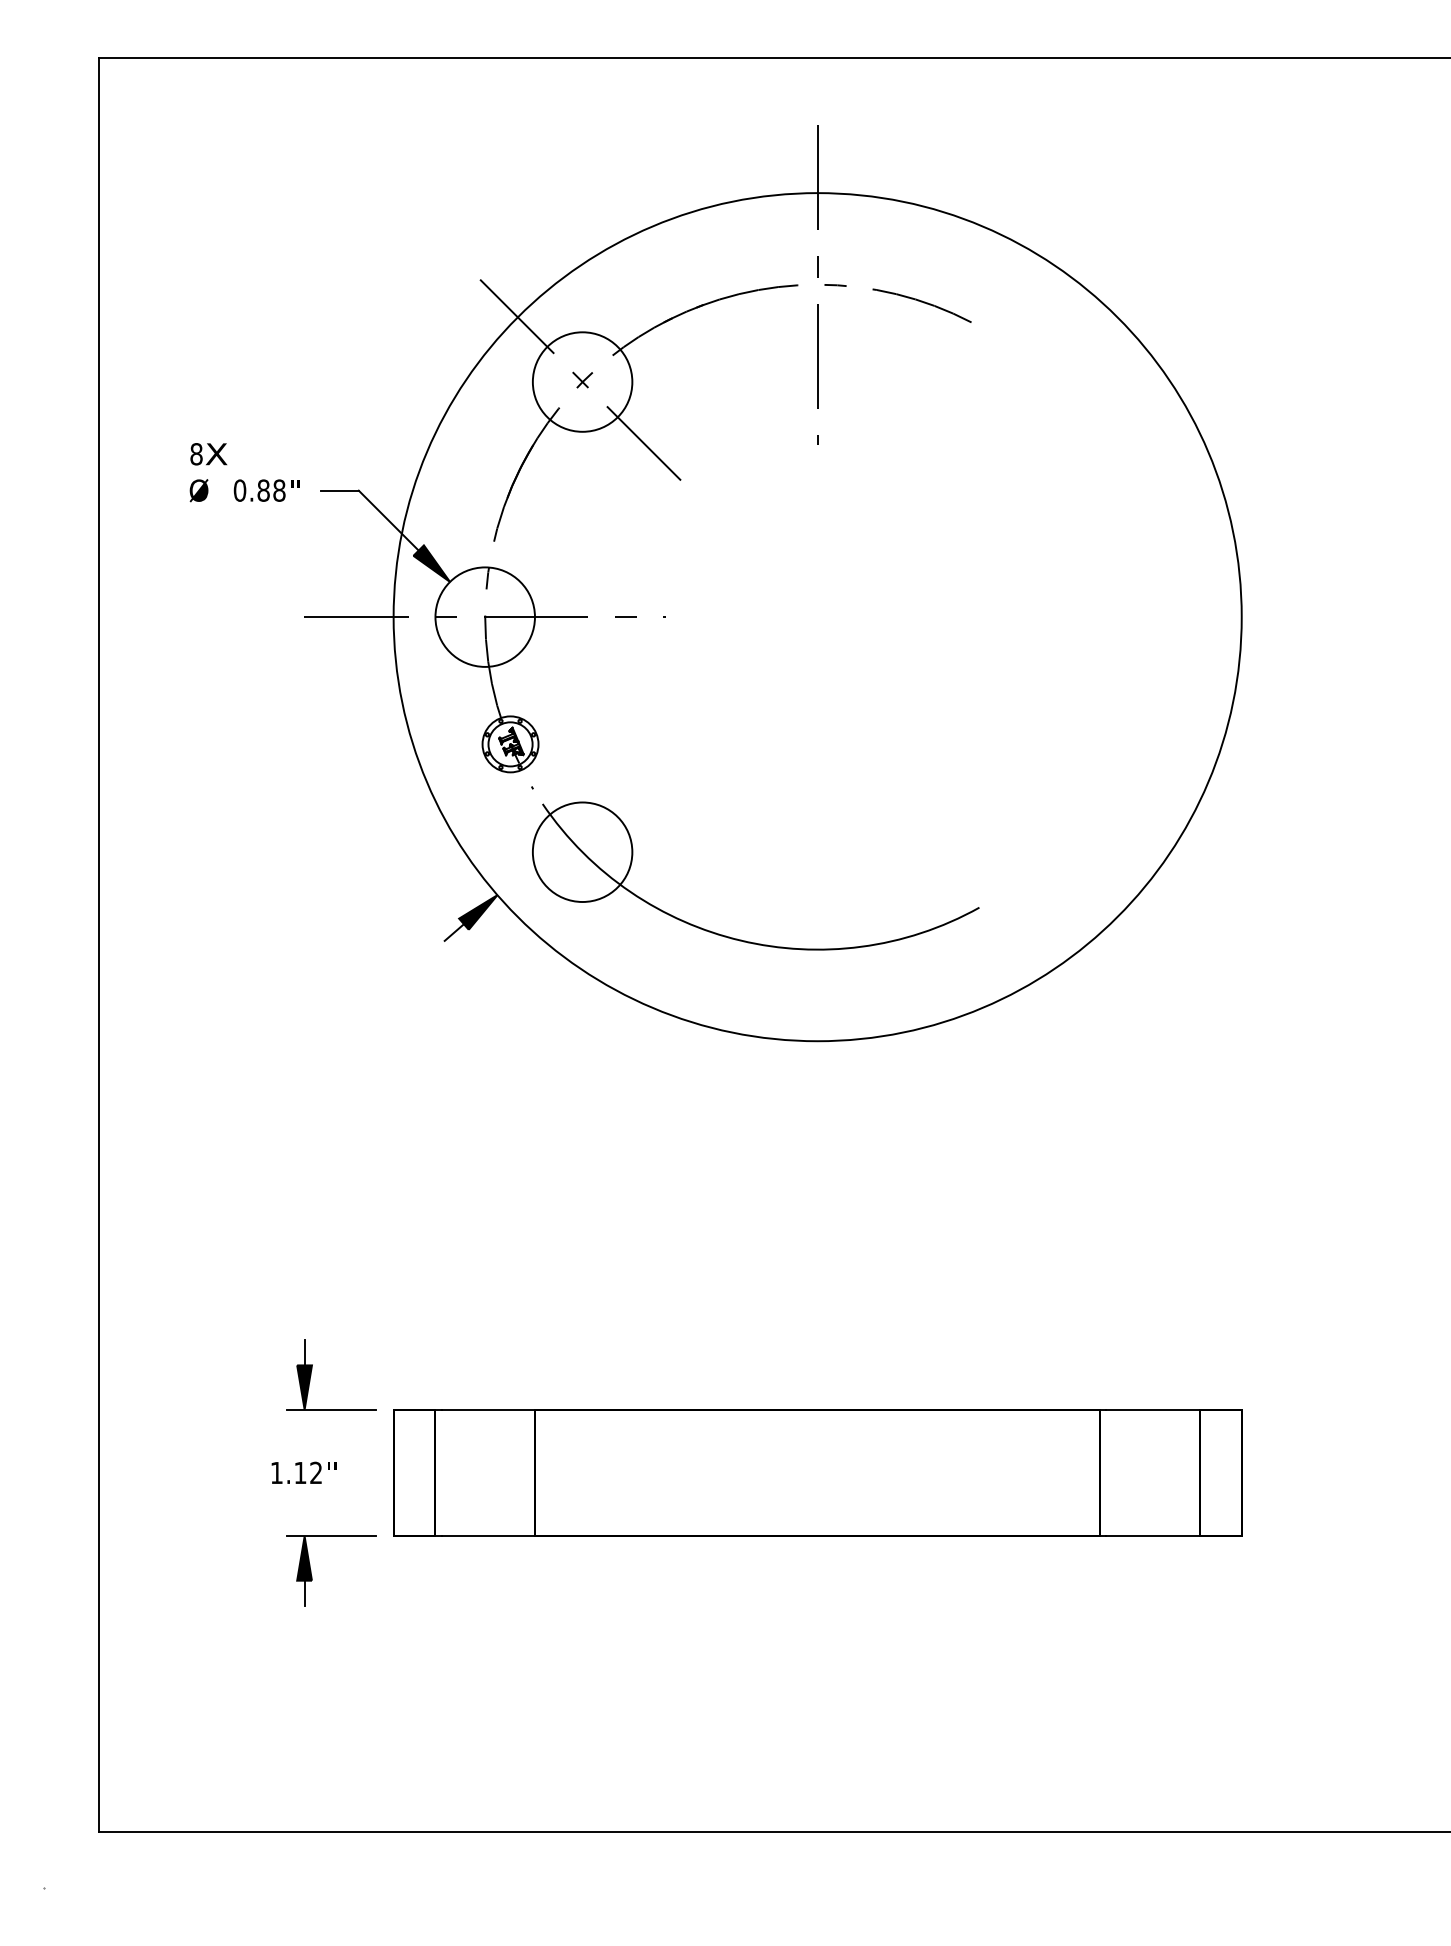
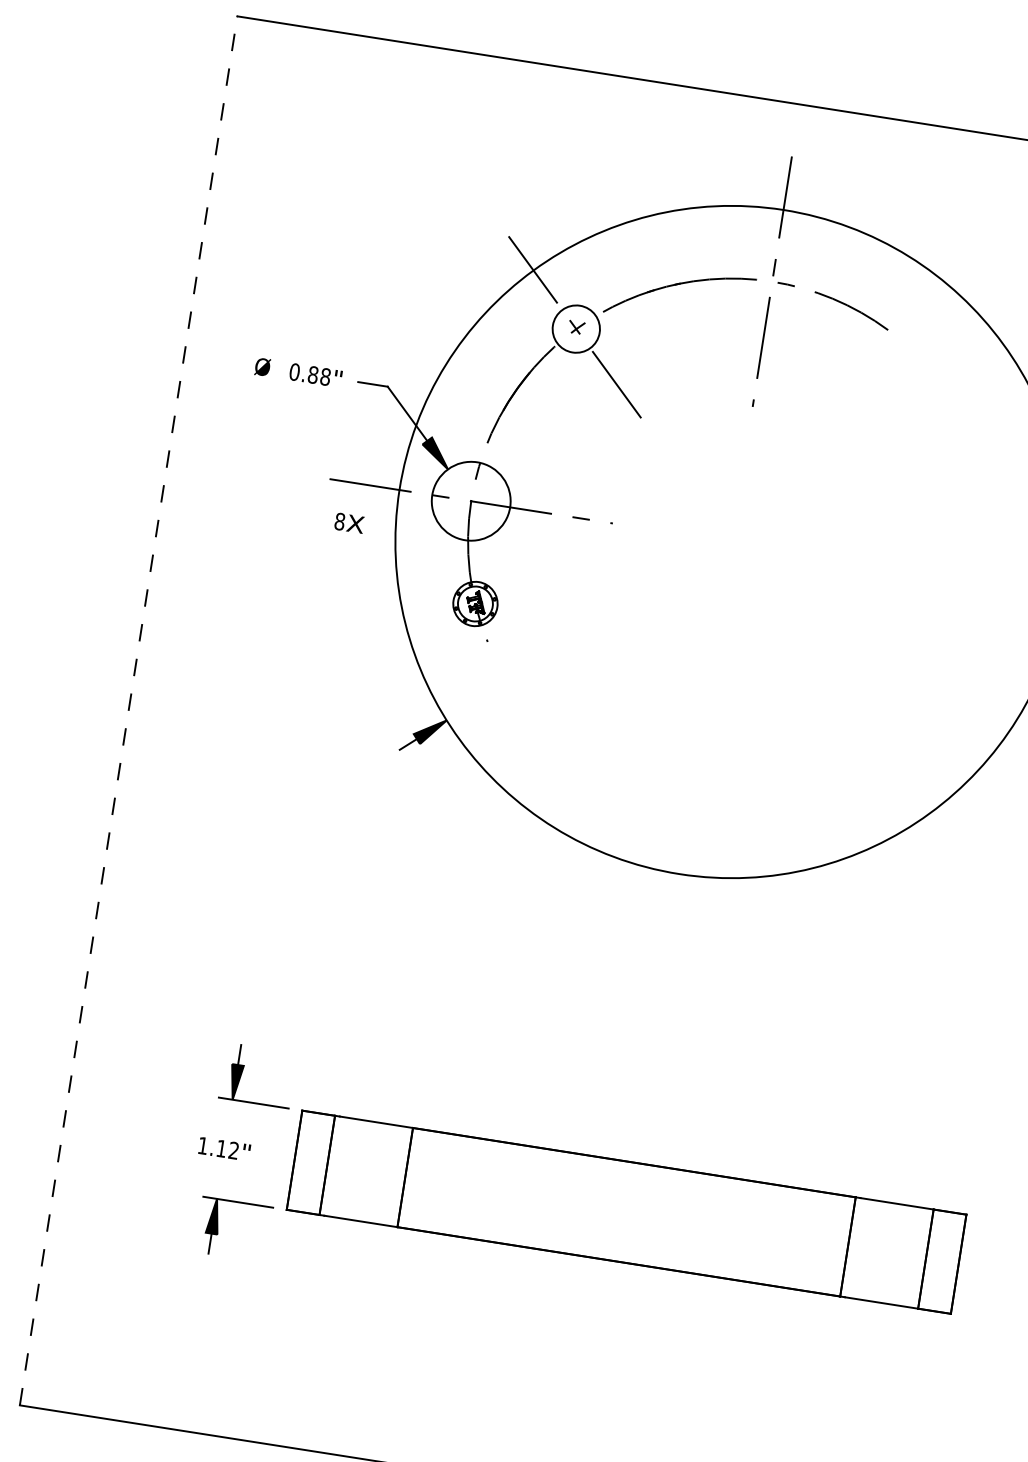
circle: (582, 381) -> (576, 328), size x0.6
text: (208, 454) -> (349, 523), moved
part: (741, 939) -> (632, 785), removed
line: (99, 945) -> (128, 711), solid -> dashed

